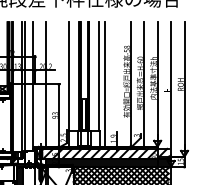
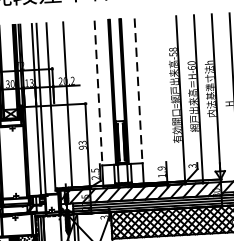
line: (69, 76) -> (98, 92), solid -> dashed
line: (99, 76) -> (138, 90), solid -> dashed
line: (104, 85) -> (145, 101), removed

